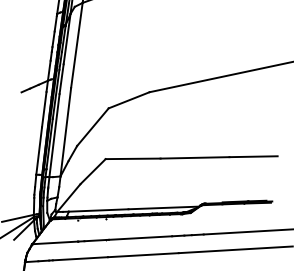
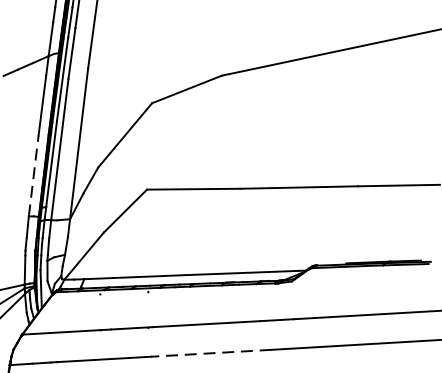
line: (39, 151) -> (34, 176), solid -> dashed
line: (142, 255) -> (209, 353), solid -> dashed

